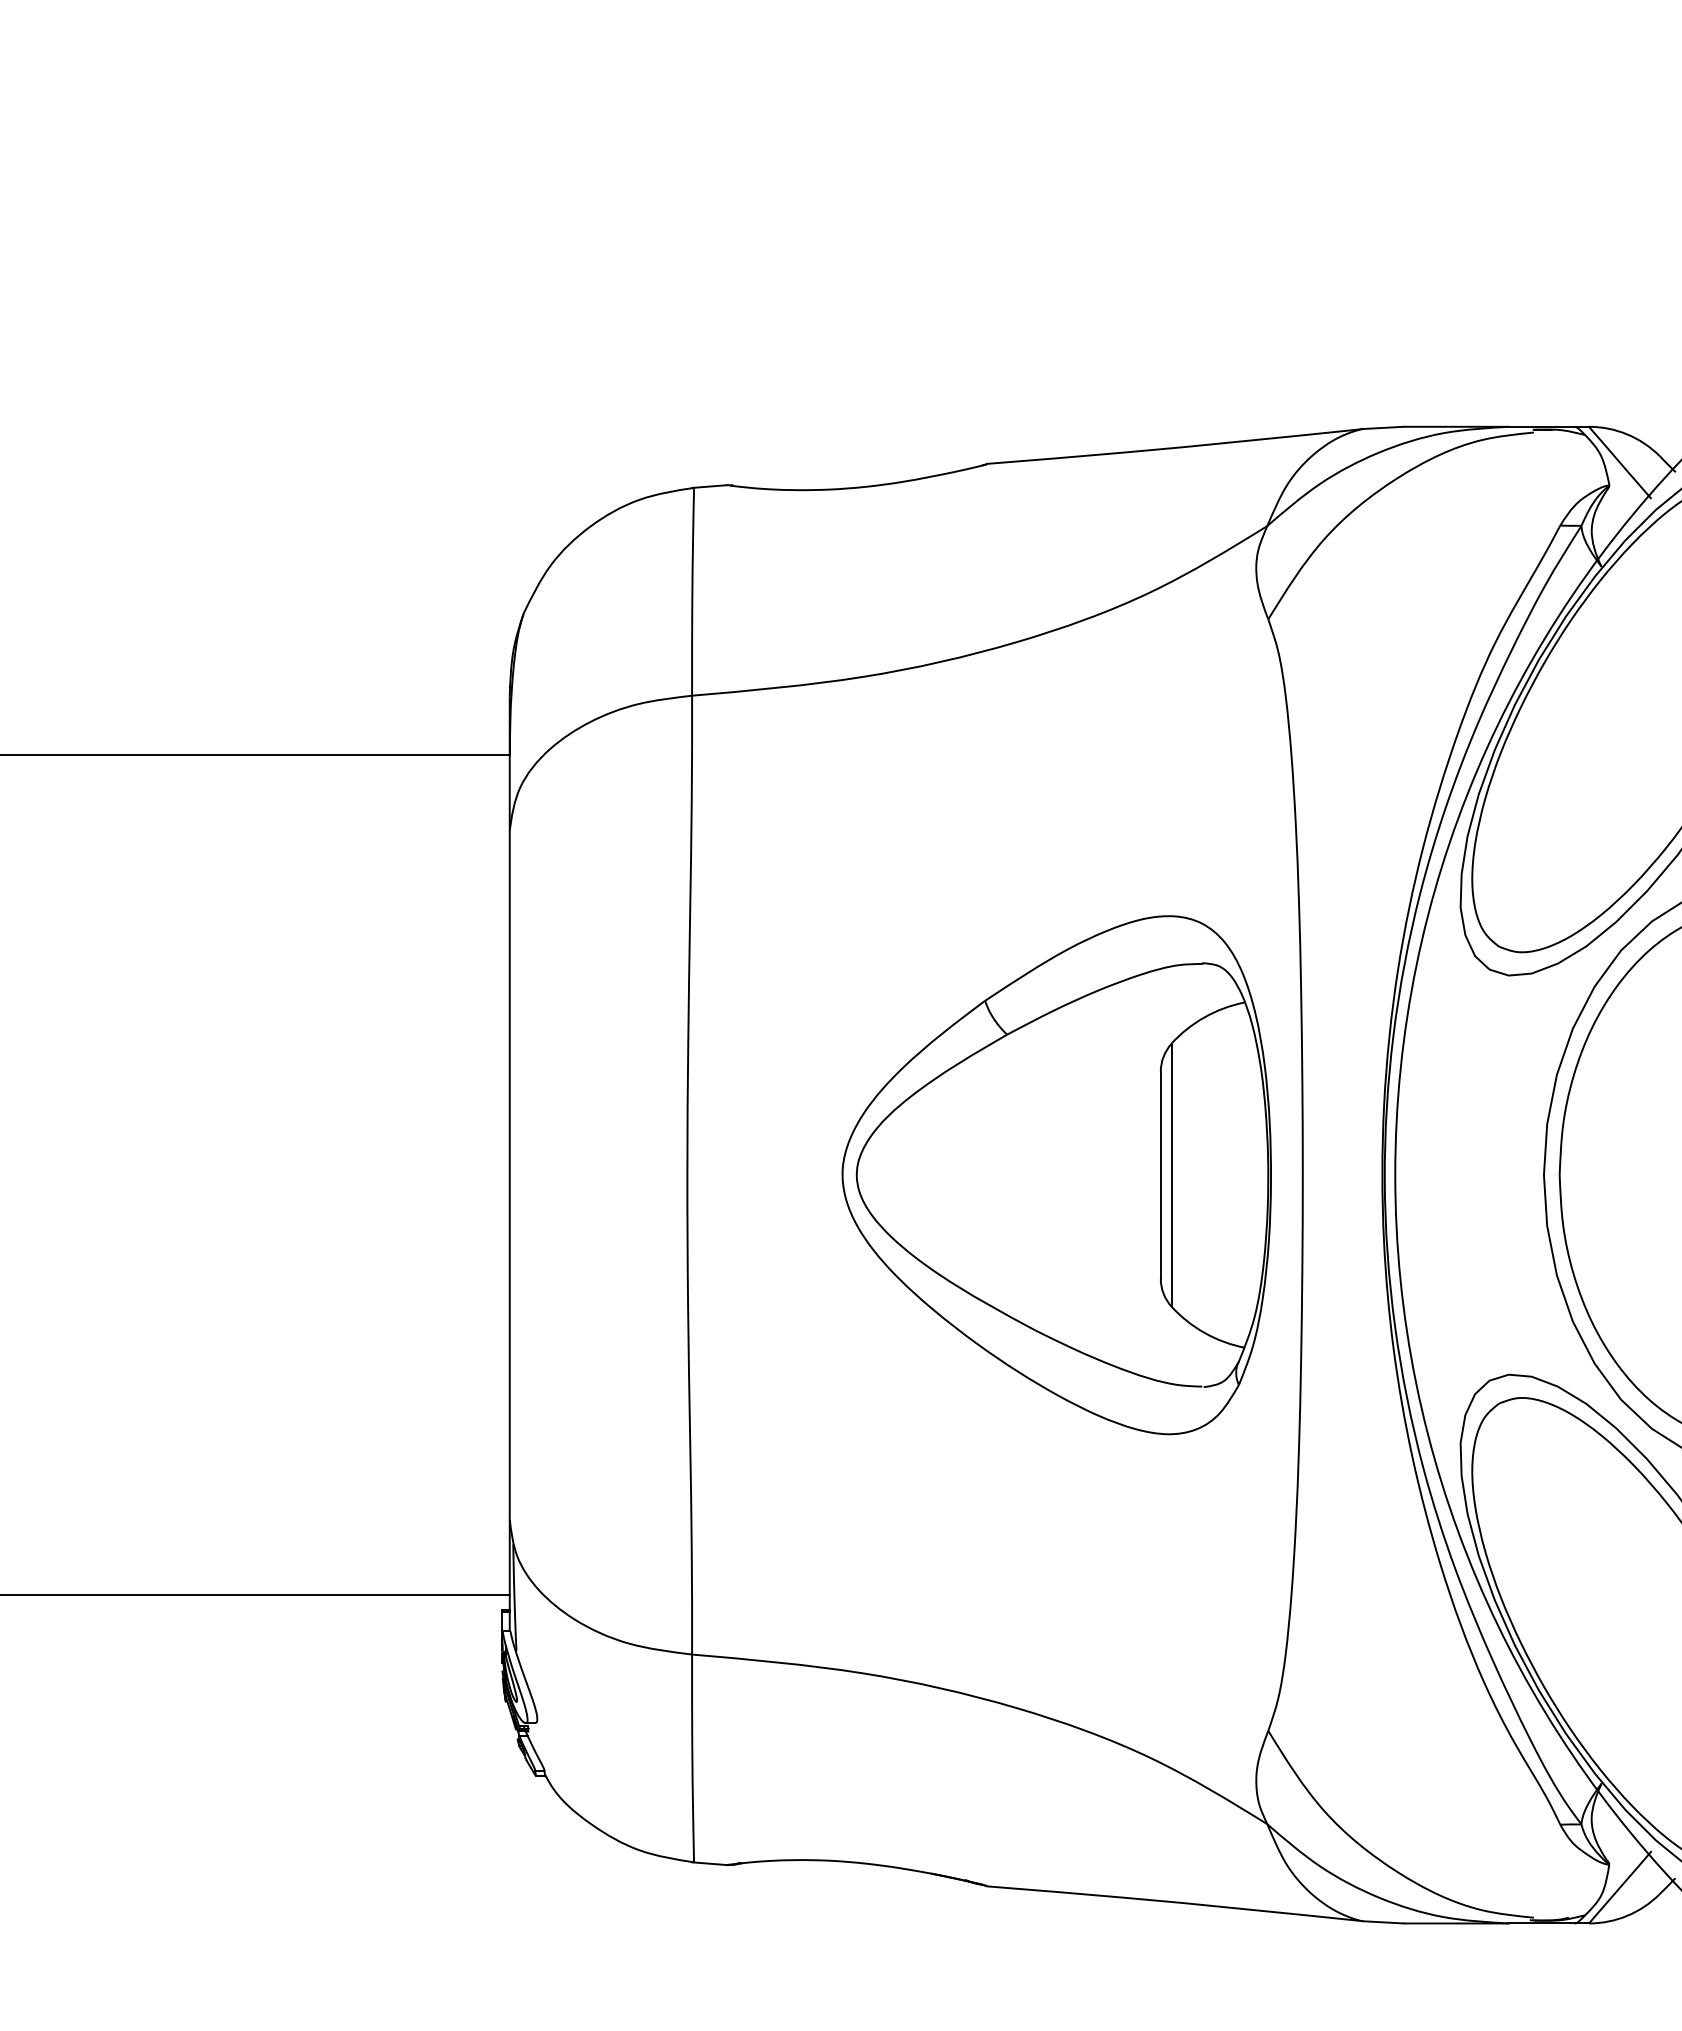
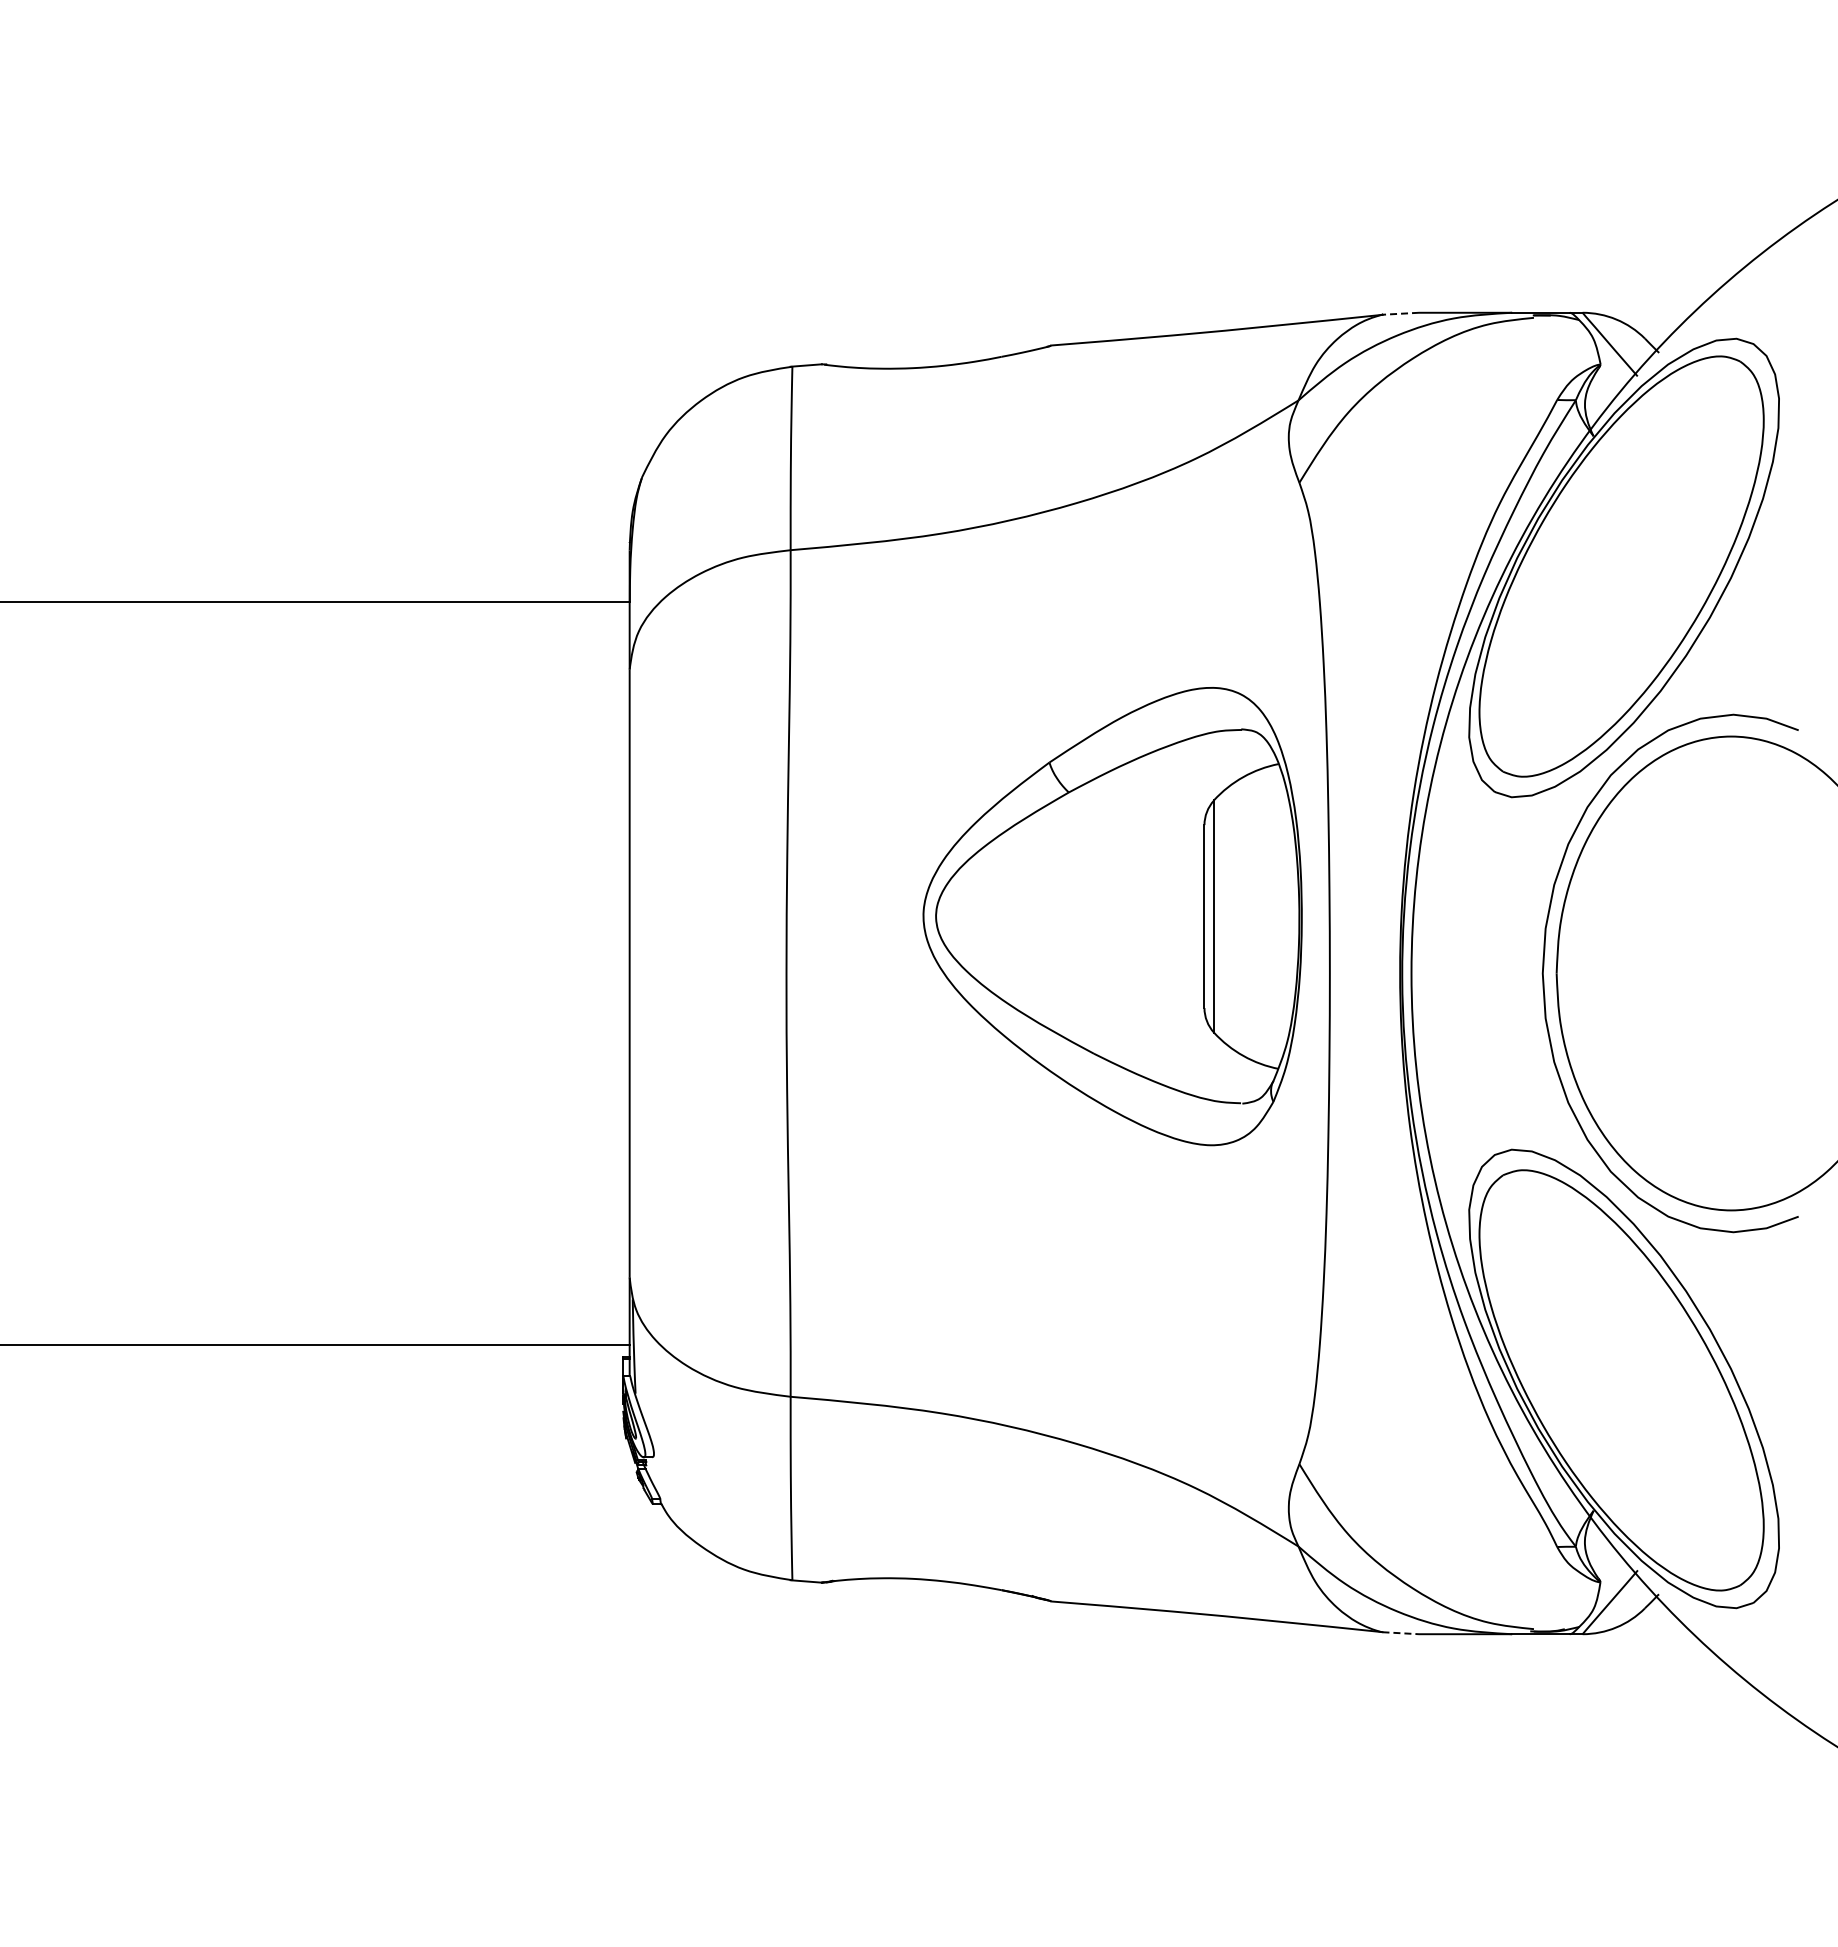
line: (1382, 427) -> (1400, 313), solid -> dashed
part: (1056, 1175) -> (1112, 916), moved
line: (1383, 1922) -> (1401, 1633), solid -> dashed

